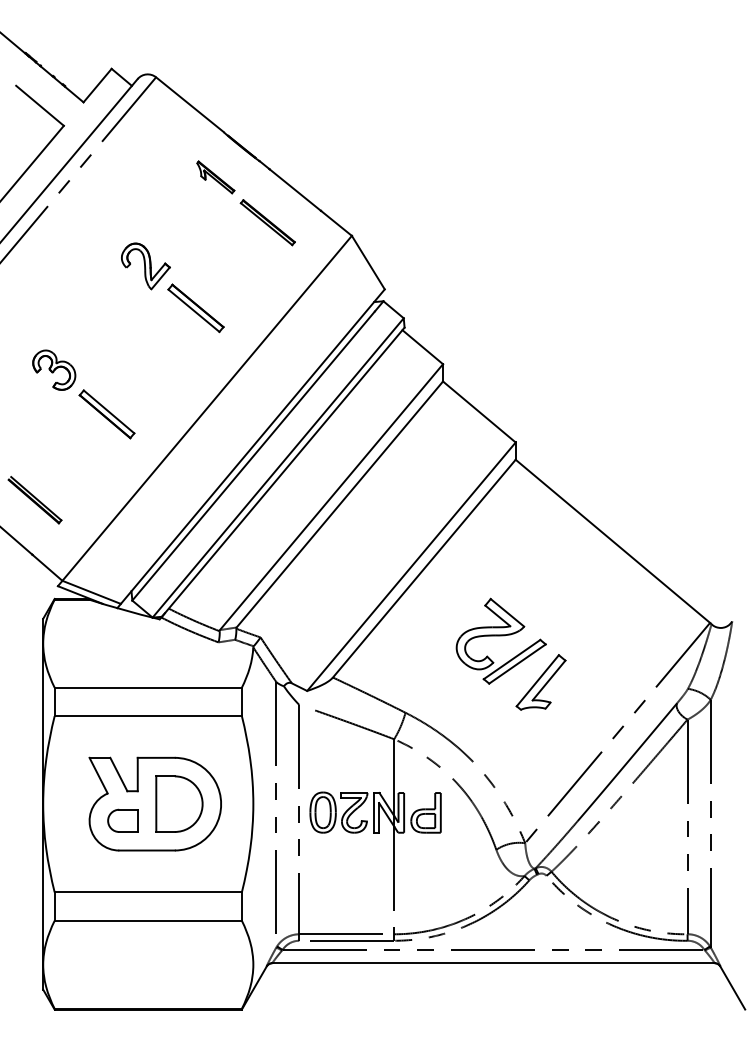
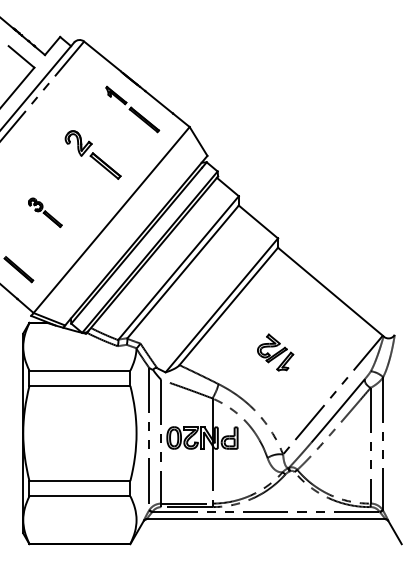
part: (84, 394) -> (45, 212), size x0.6
part: (511, 654) -> (275, 352), size x0.6
part: (154, 804) -> (83, 433), removed

